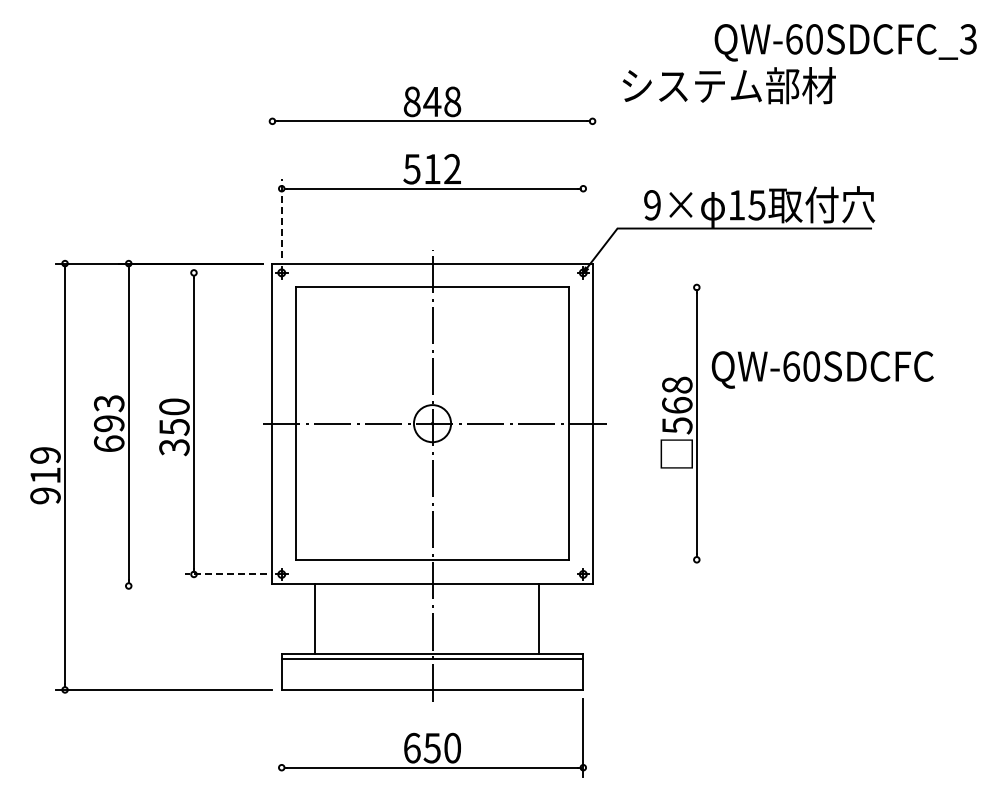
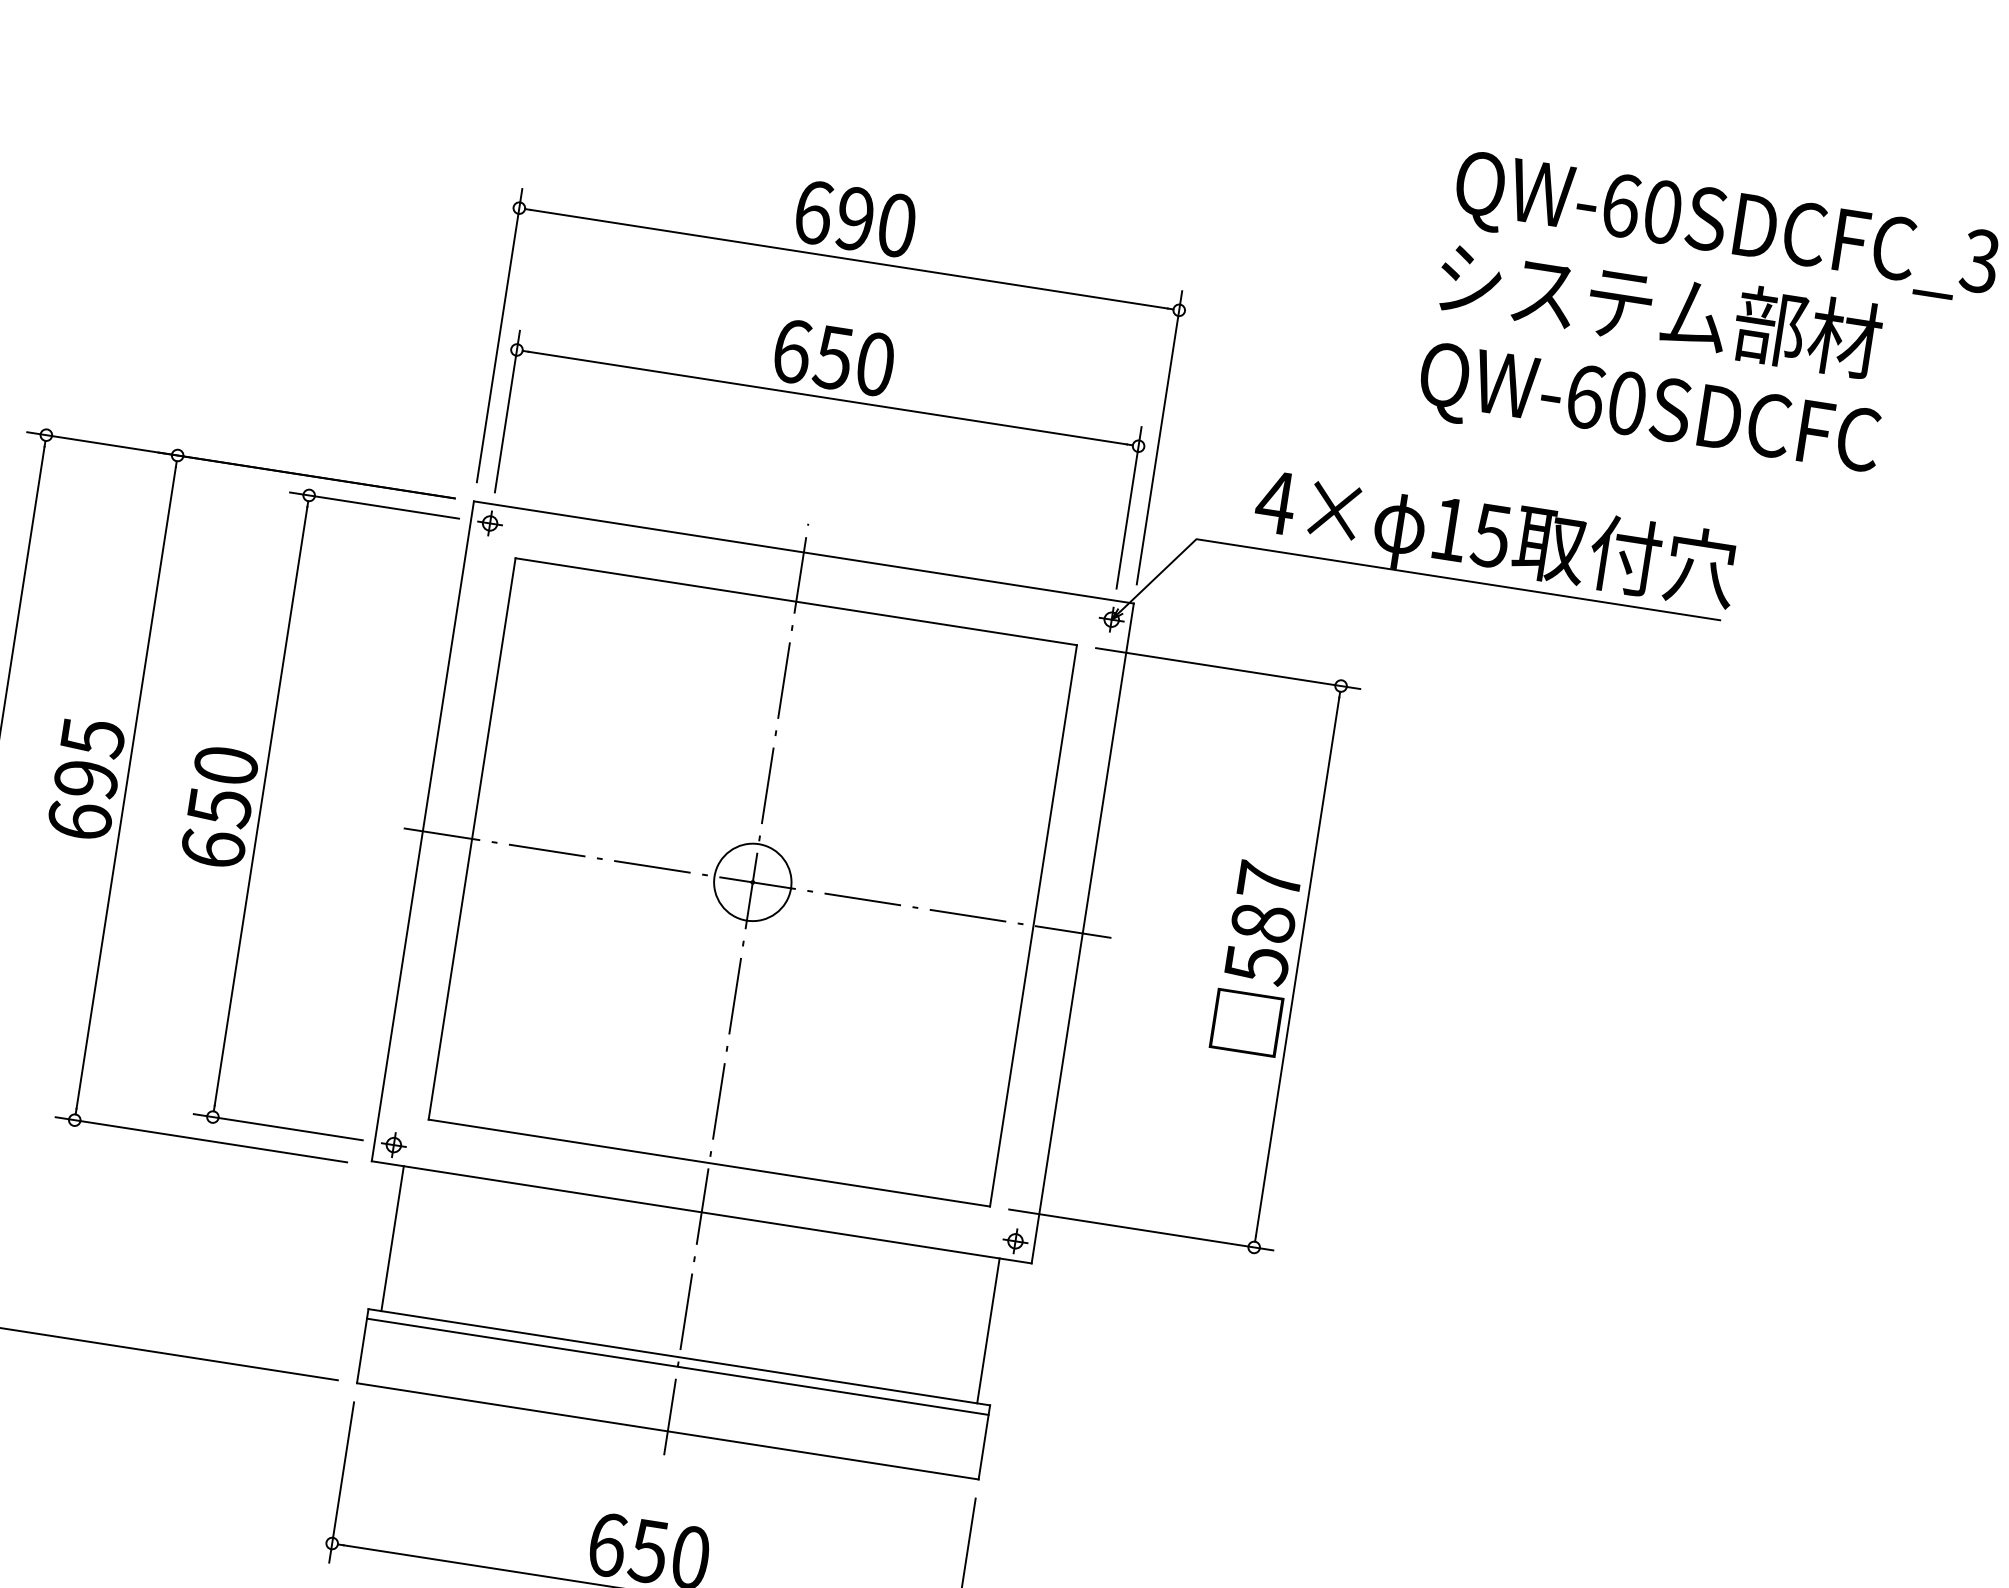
text: (728, 85) -> (1658, 308), moved
text: (432, 101) -> (855, 218), 848 -> 690
text: (431, 168) -> (832, 356), 512 -> 650
line: (272, 183) -> (499, 336), added
line: (592, 183) -> (1159, 438), added
text: (652, 205) -> (1275, 502), 9× -> 4×
line: (281, 218) -> (506, 411), dashed -> solid
line: (583, 218) -> (1129, 507), added
line: (225, 272) -> (374, 504), added
line: (641, 287) -> (1227, 668), added
text: (822, 369) -> (1648, 412), moved
text: (677, 394) -> (1267, 900), 568 -> 587
text: (109, 403) -> (93, 737), 693 -> 695
text: (174, 447) -> (213, 849), 350 -> 650
line: (641, 559) -> (1140, 1229), added
line: (225, 574) -> (277, 1127), dashed -> solid
line: (189, 586) -> (199, 1140), added
line: (315, 618) -> (393, 1238), moved
line: (539, 618) -> (989, 1330), moved
line: (281, 737) -> (341, 1481), added

